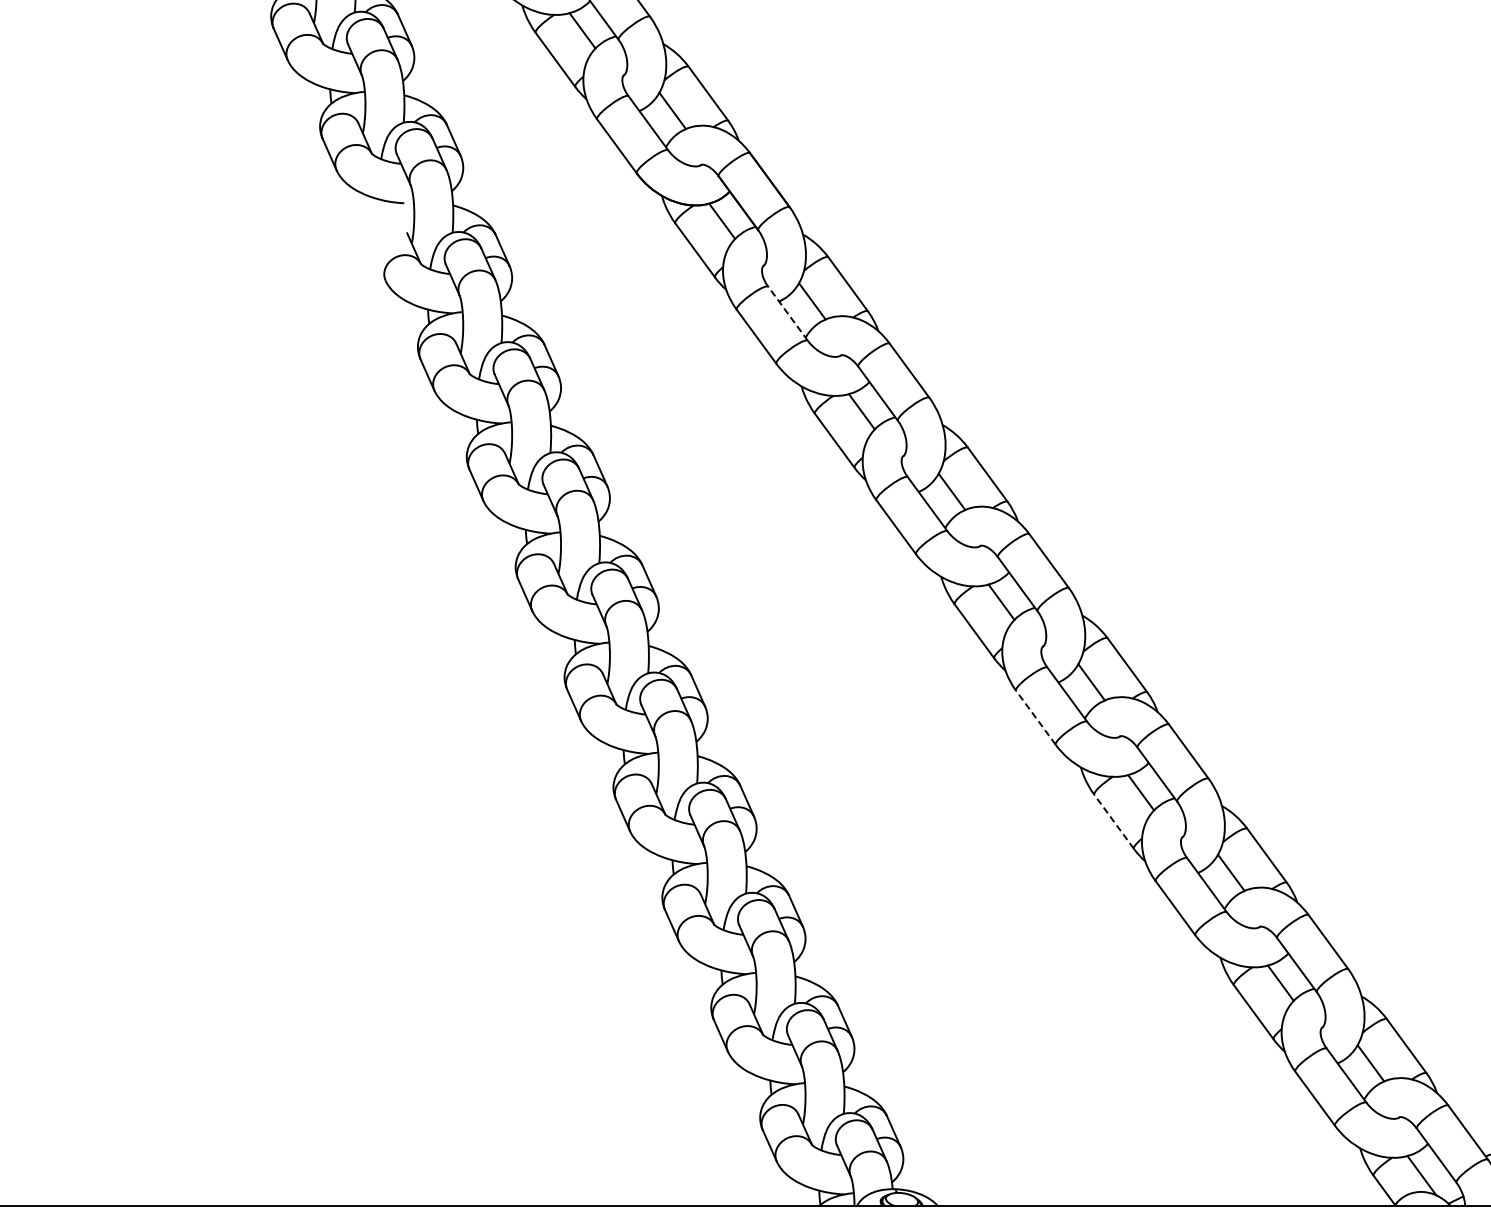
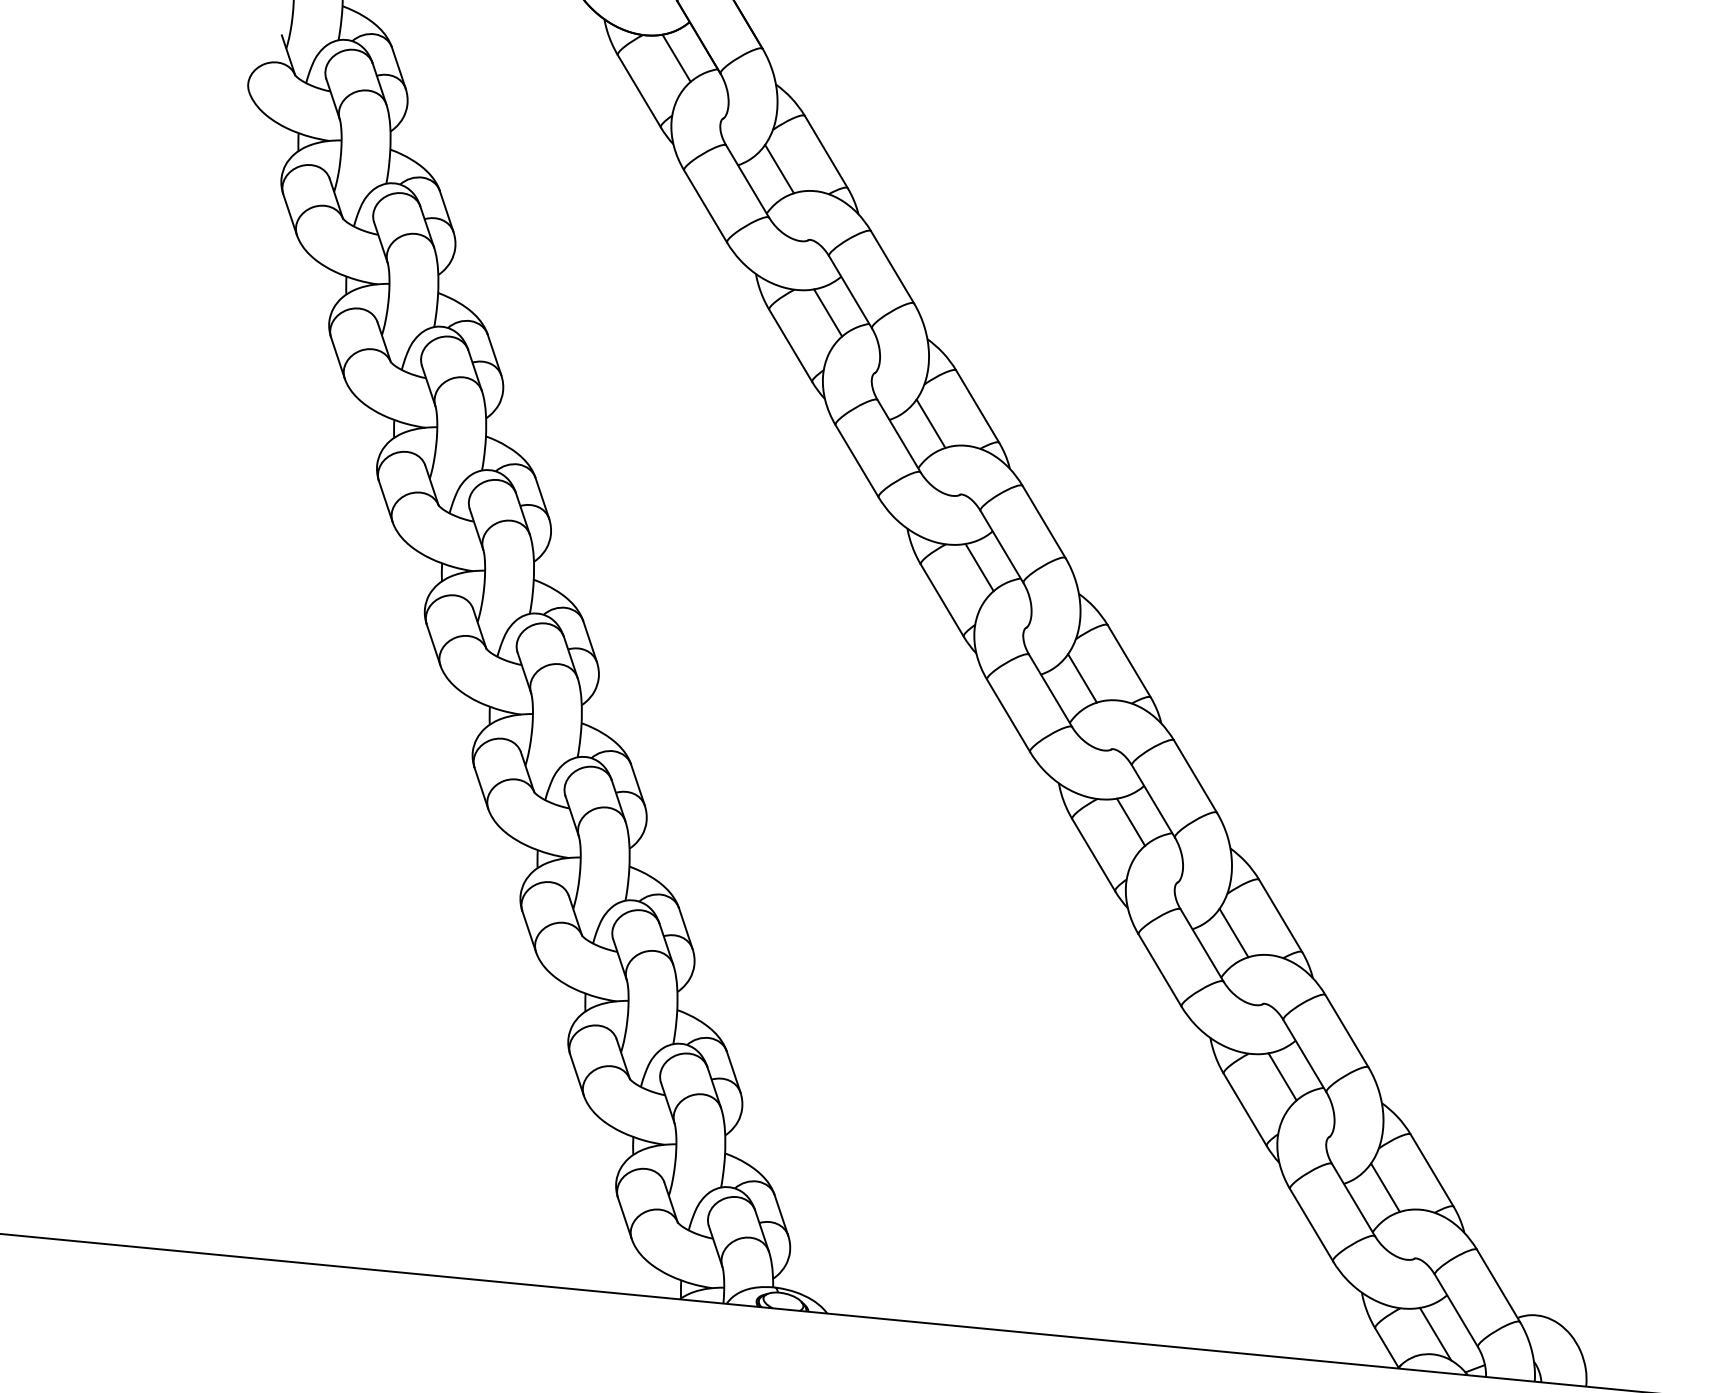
line: (788, 313) -> (748, 181), dashed -> solid
line: (1035, 717) -> (1008, 715), dashed -> solid
line: (1113, 821) -> (1093, 854), dashed -> solid

